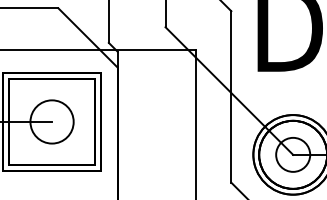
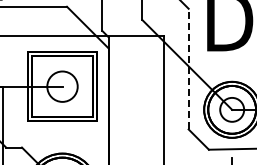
line: (231, 96) -> (188, 68), solid -> dashed

